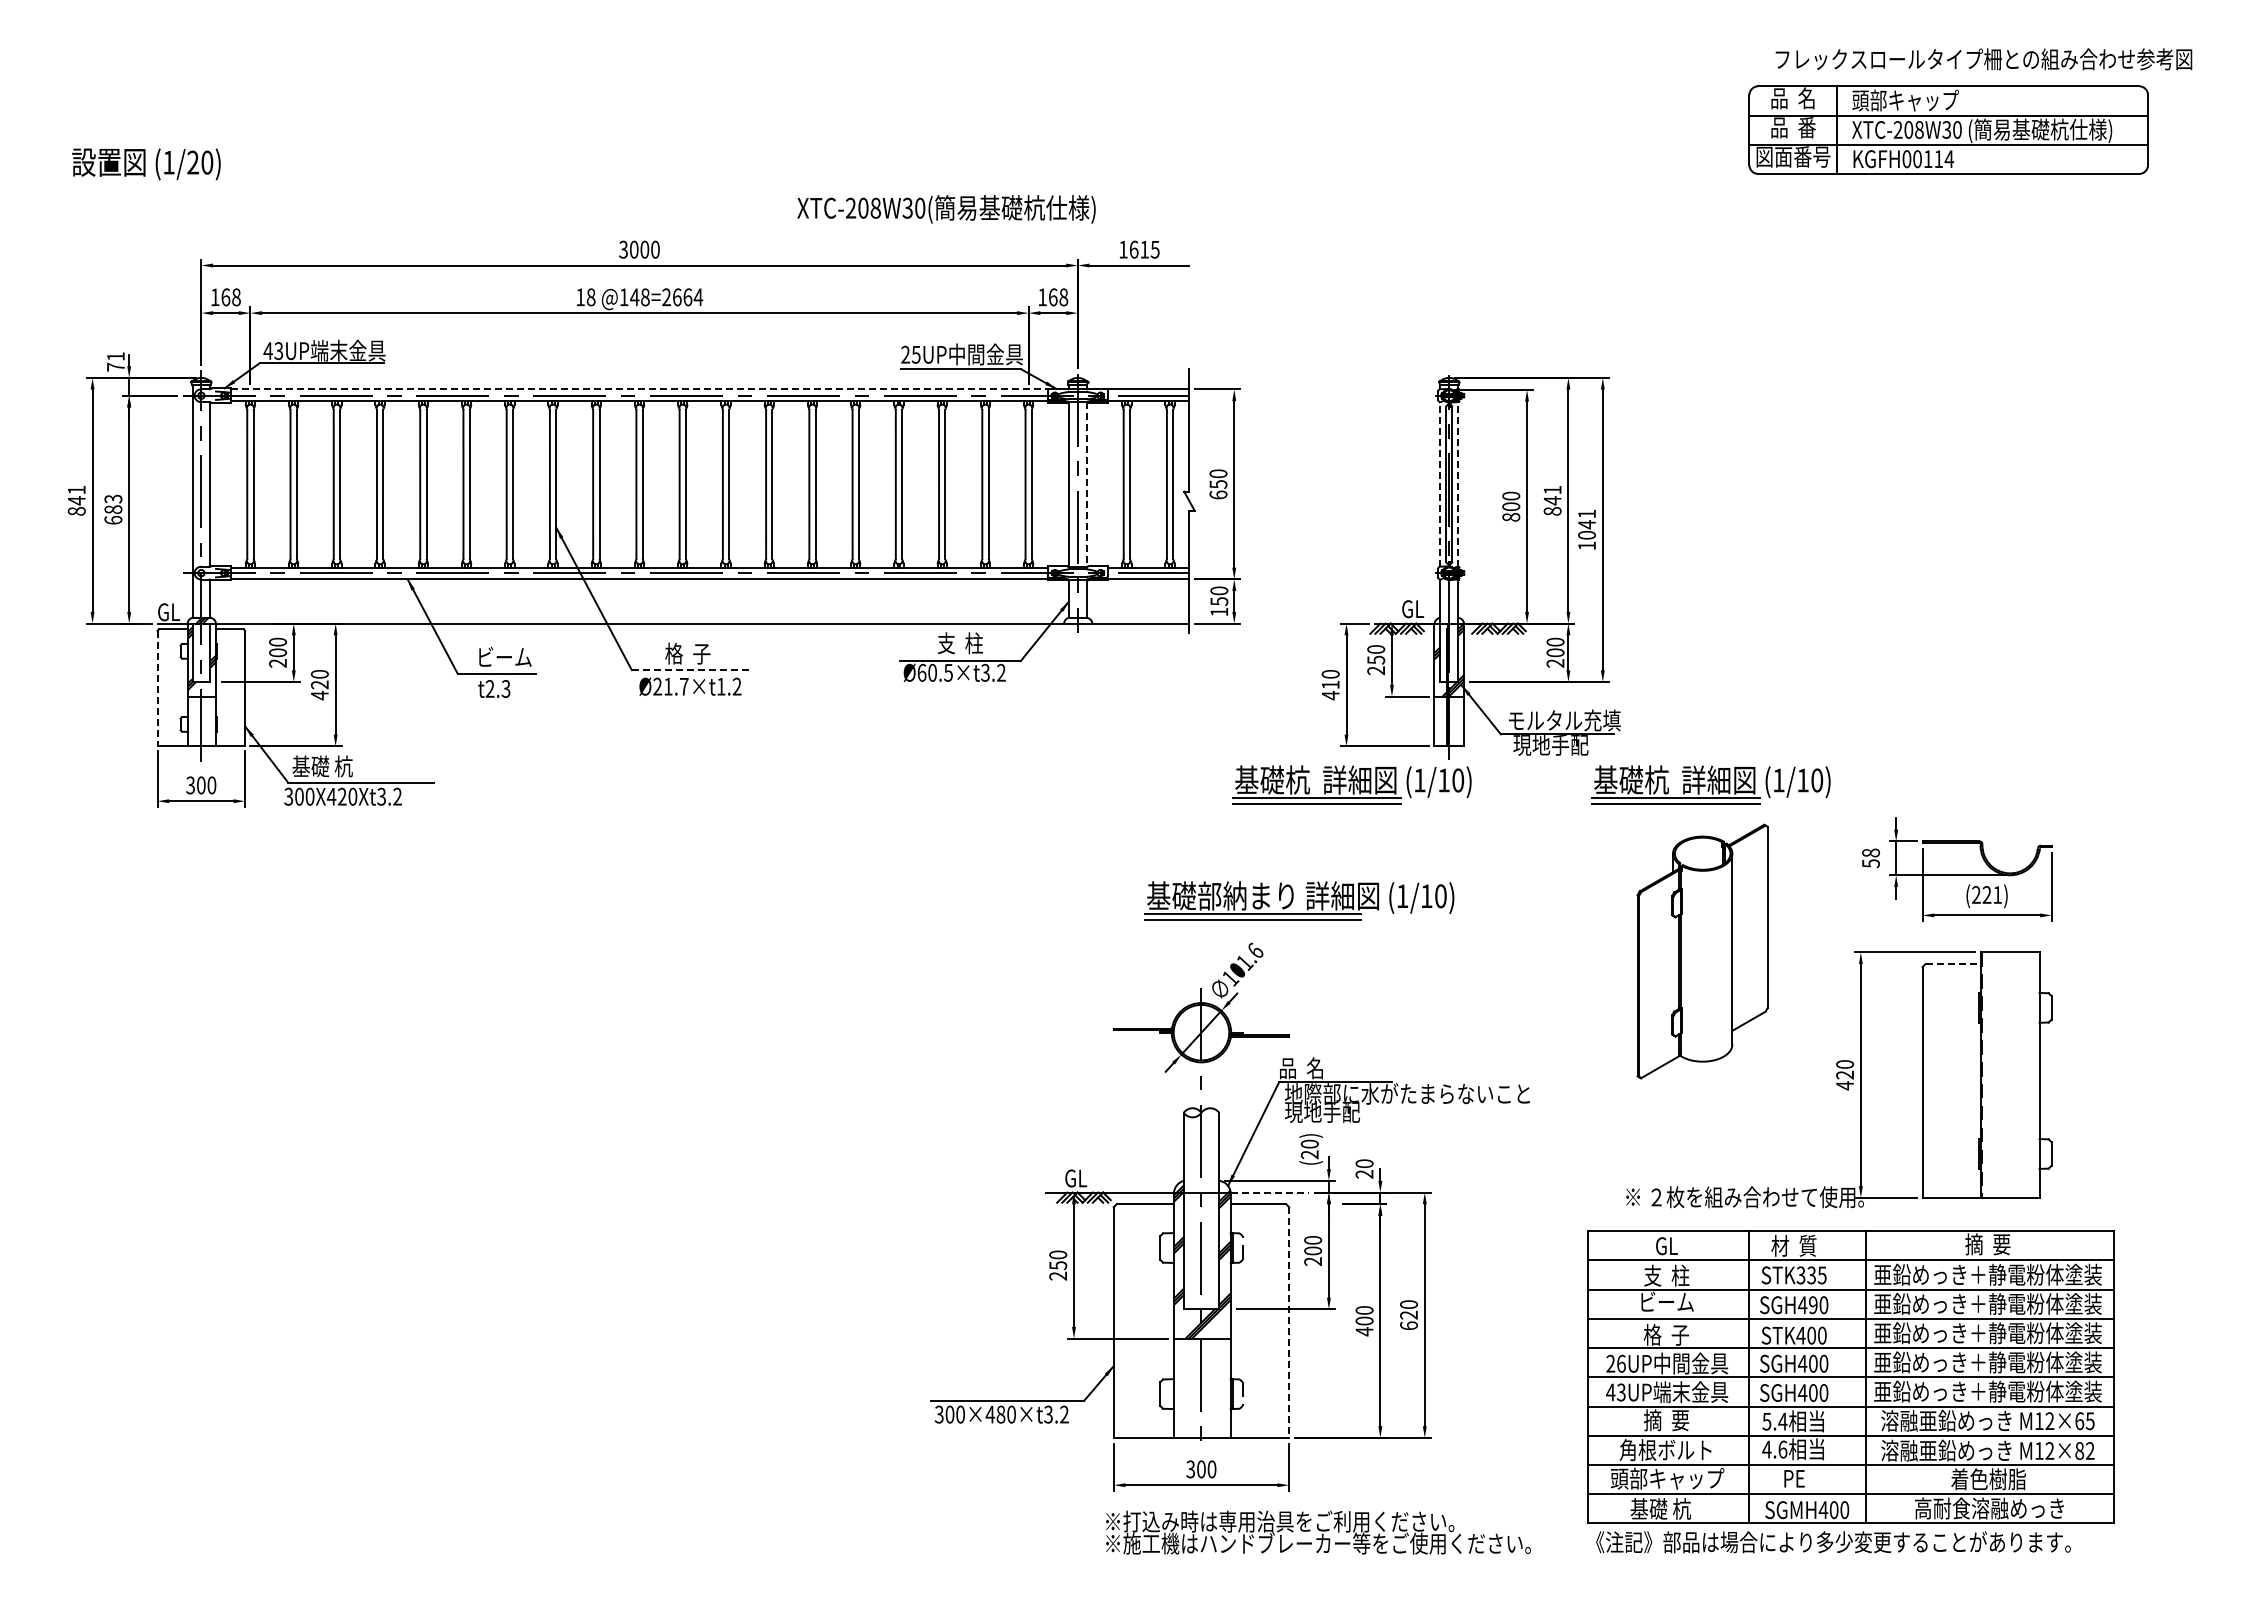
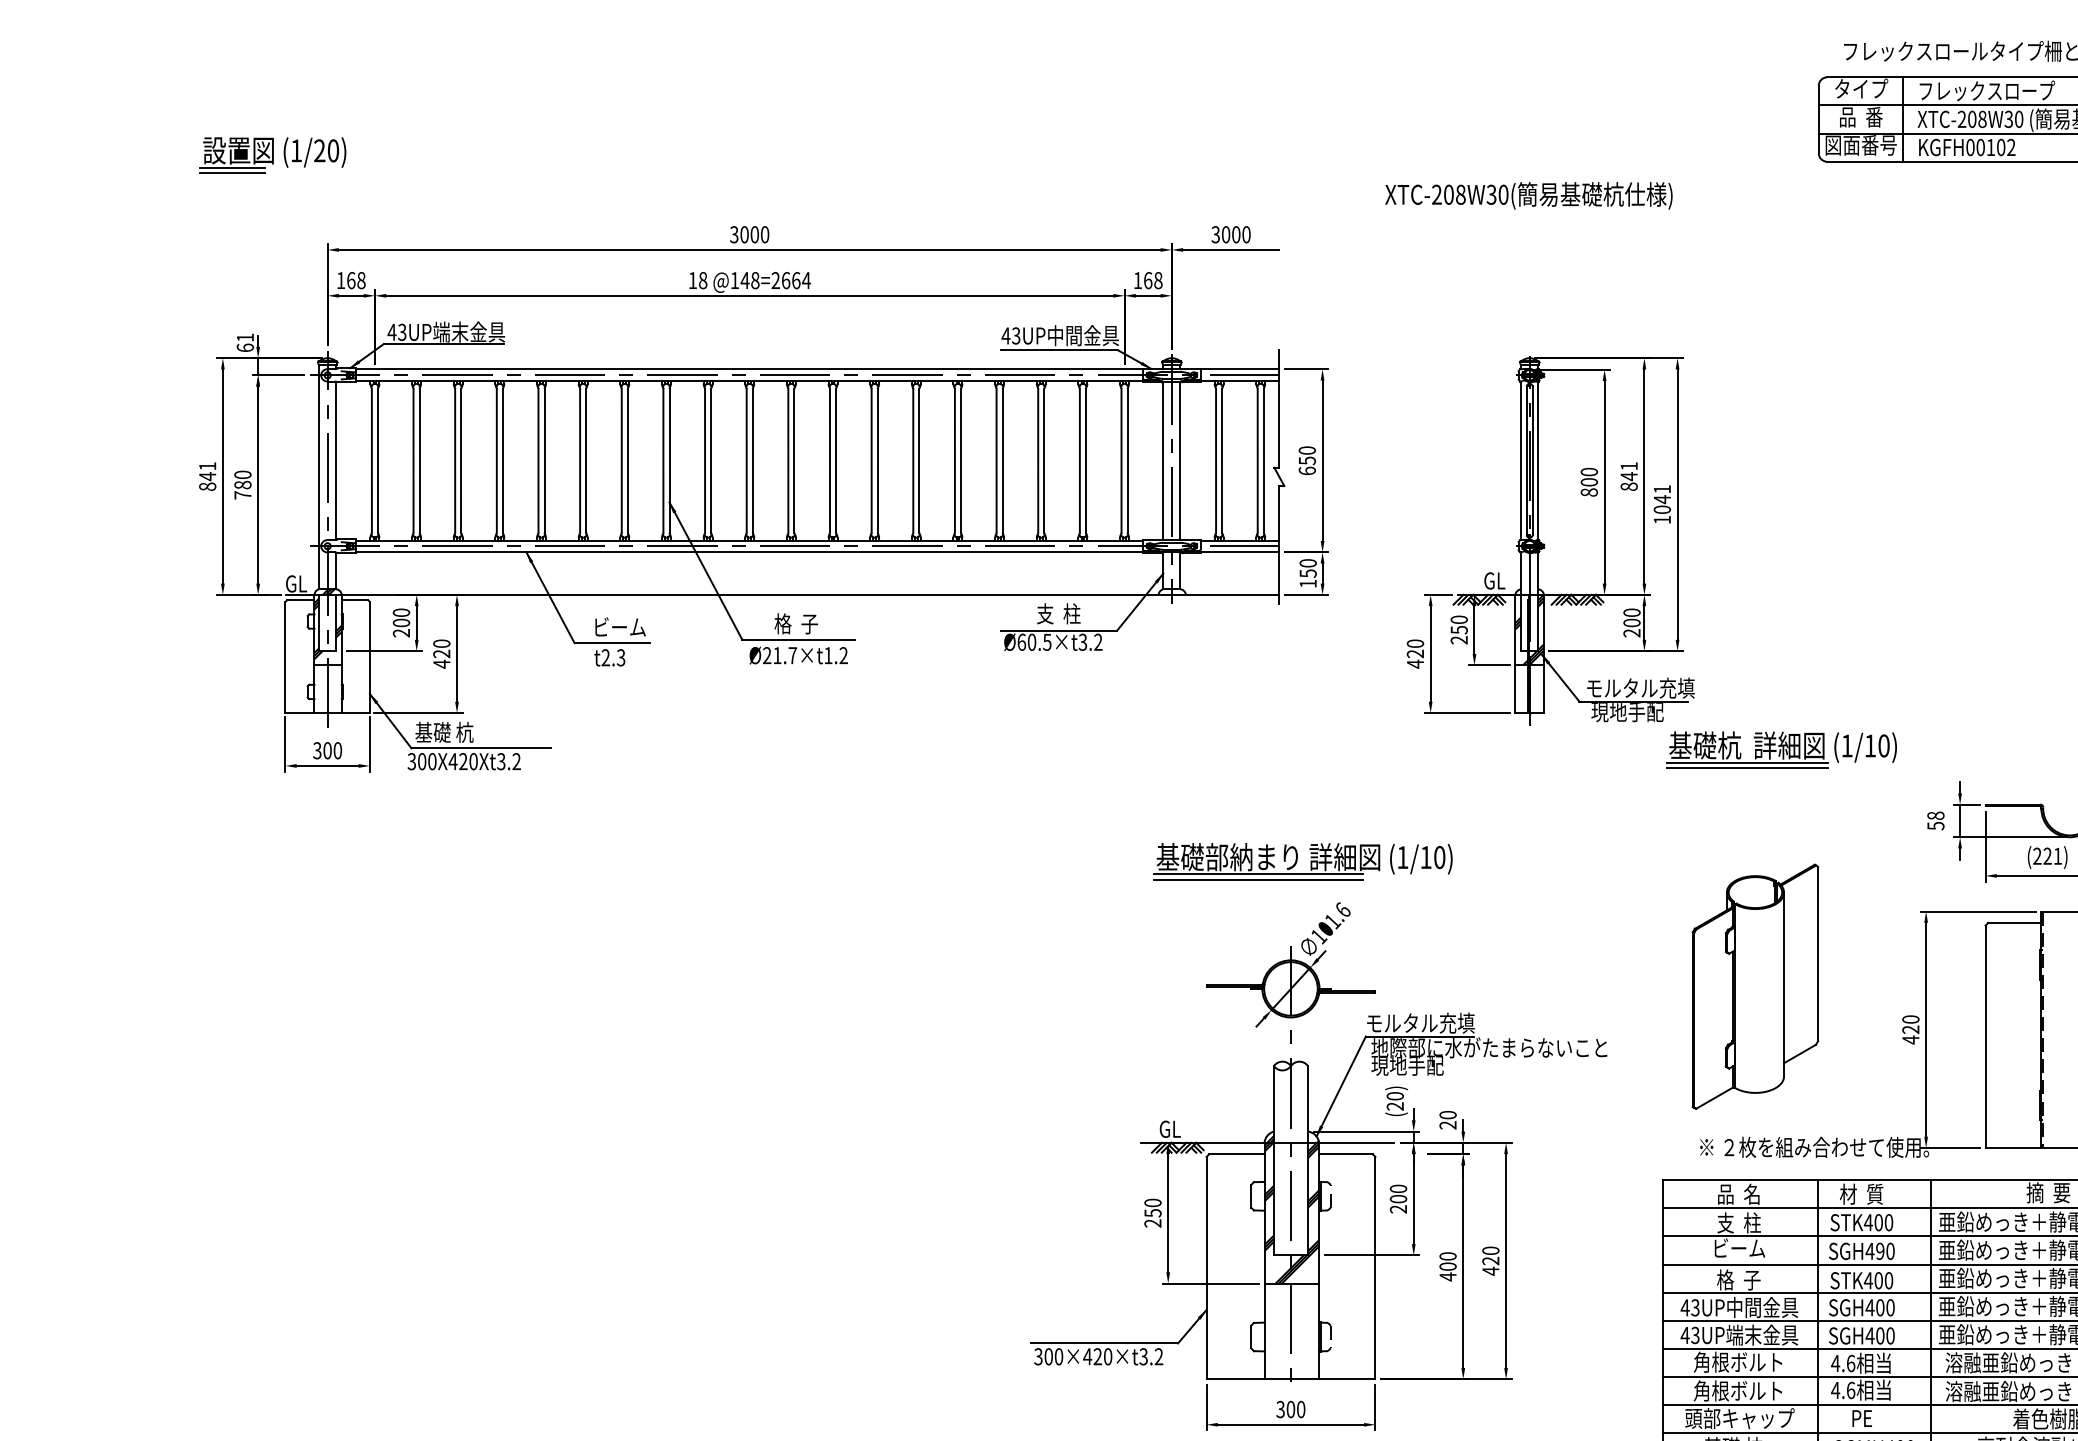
text: (1793, 98) -> (1861, 89), 品  名 -> タイプ
text: (1923, 100) -> (1986, 91), 頭部キャップ -> フレックスロープ
text: (1944, 159) -> (2006, 147), KGFH00114 -> KGFH00102
line: (102, 180) -> (232, 168), added
line: (102, 186) -> (232, 173), added
text: (946, 209) -> (1528, 195), moved
text: (1139, 249) -> (1231, 234), 1615 -> 3000
text: (910, 354) -> (1010, 335), 25UP -> 43UP
text: (115, 366) -> (244, 347), 71 -> 61
line: (639, 389) -> (749, 369), dashed -> solid
line: (1440, 483) -> (1521, 459), dashed -> solid
line: (1458, 483) -> (1538, 459), dashed -> solid
line: (1086, 484) -> (1180, 460), dashed -> solid
text: (113, 509) -> (243, 484), 683 -> 780
line: (690, 670) -> (798, 640), dashed -> solid
text: (1330, 684) -> (1415, 653), 410 -> 420
line: (157, 688) -> (285, 657), dashed -> solid
part: (1351, 784) -> (1435, 749), removed
part: (1299, 900) -> (1303, 861), moved
part: (1702, 951) -> (1755, 986), moved
line: (1953, 964) -> (2015, 923), dashed -> solid
text: (1336, 1068) -> (1421, 1023), 品  名 -> モルタル充填
line: (1270, 1192) -> (1357, 1142), dashed -> solid
text: (1665, 1245) -> (1737, 1193), GL -> 品  名
text: (1811, 1275) -> (1878, 1222), STK335 -> STK400
line: (1289, 1323) -> (1375, 1269), dashed -> solid
text: (1408, 1325) -> (1490, 1270), 620 -> 420
text: (1615, 1363) -> (1689, 1307), 26UP -> 43UP
text: (1000, 1414) -> (1097, 1356), 300×480×t3.2 -> 300×420×t3.2
text: (1665, 1420) -> (1737, 1362), 摘  要 -> 角根ボルト
text: (1774, 1421) -> (1842, 1363), 5.4 -> 4.6

